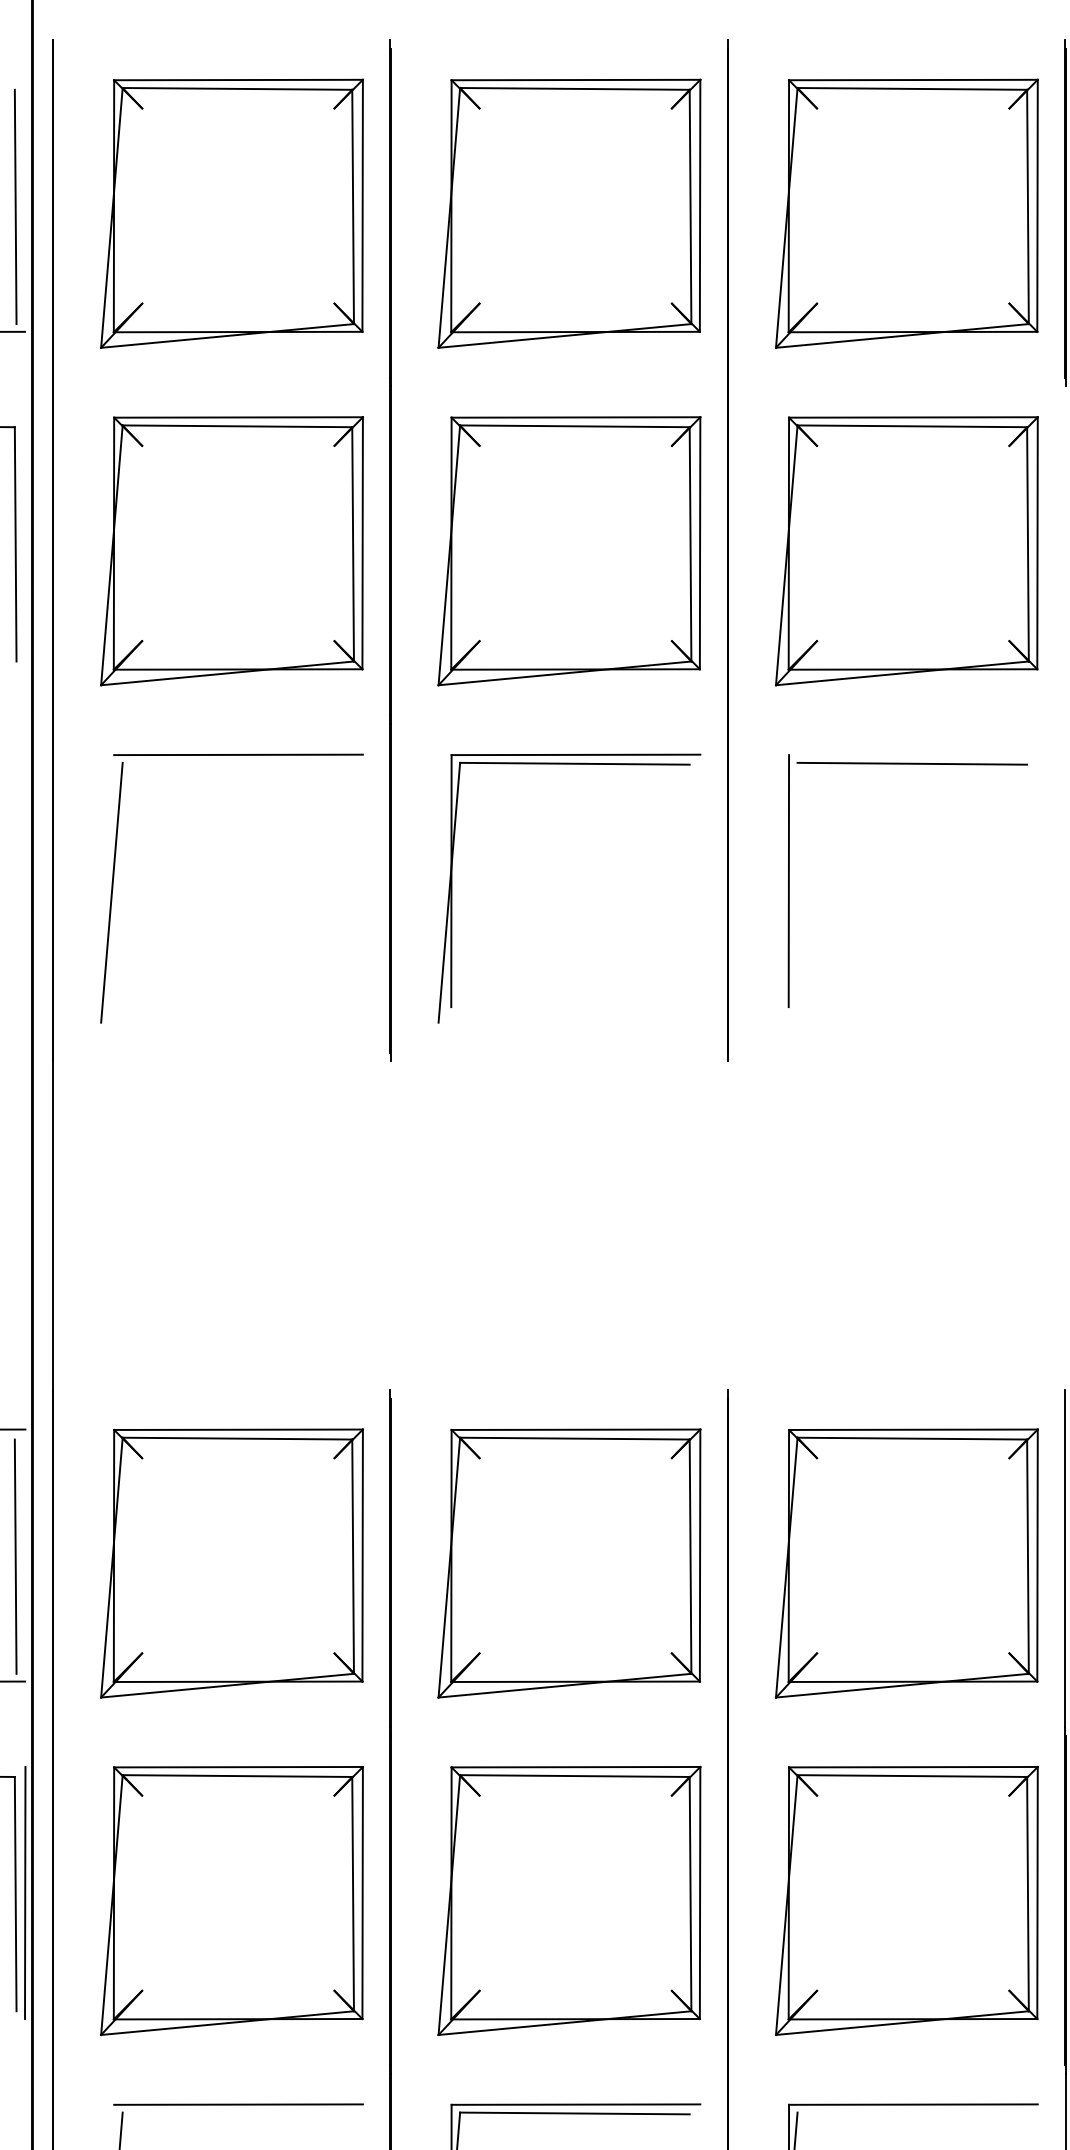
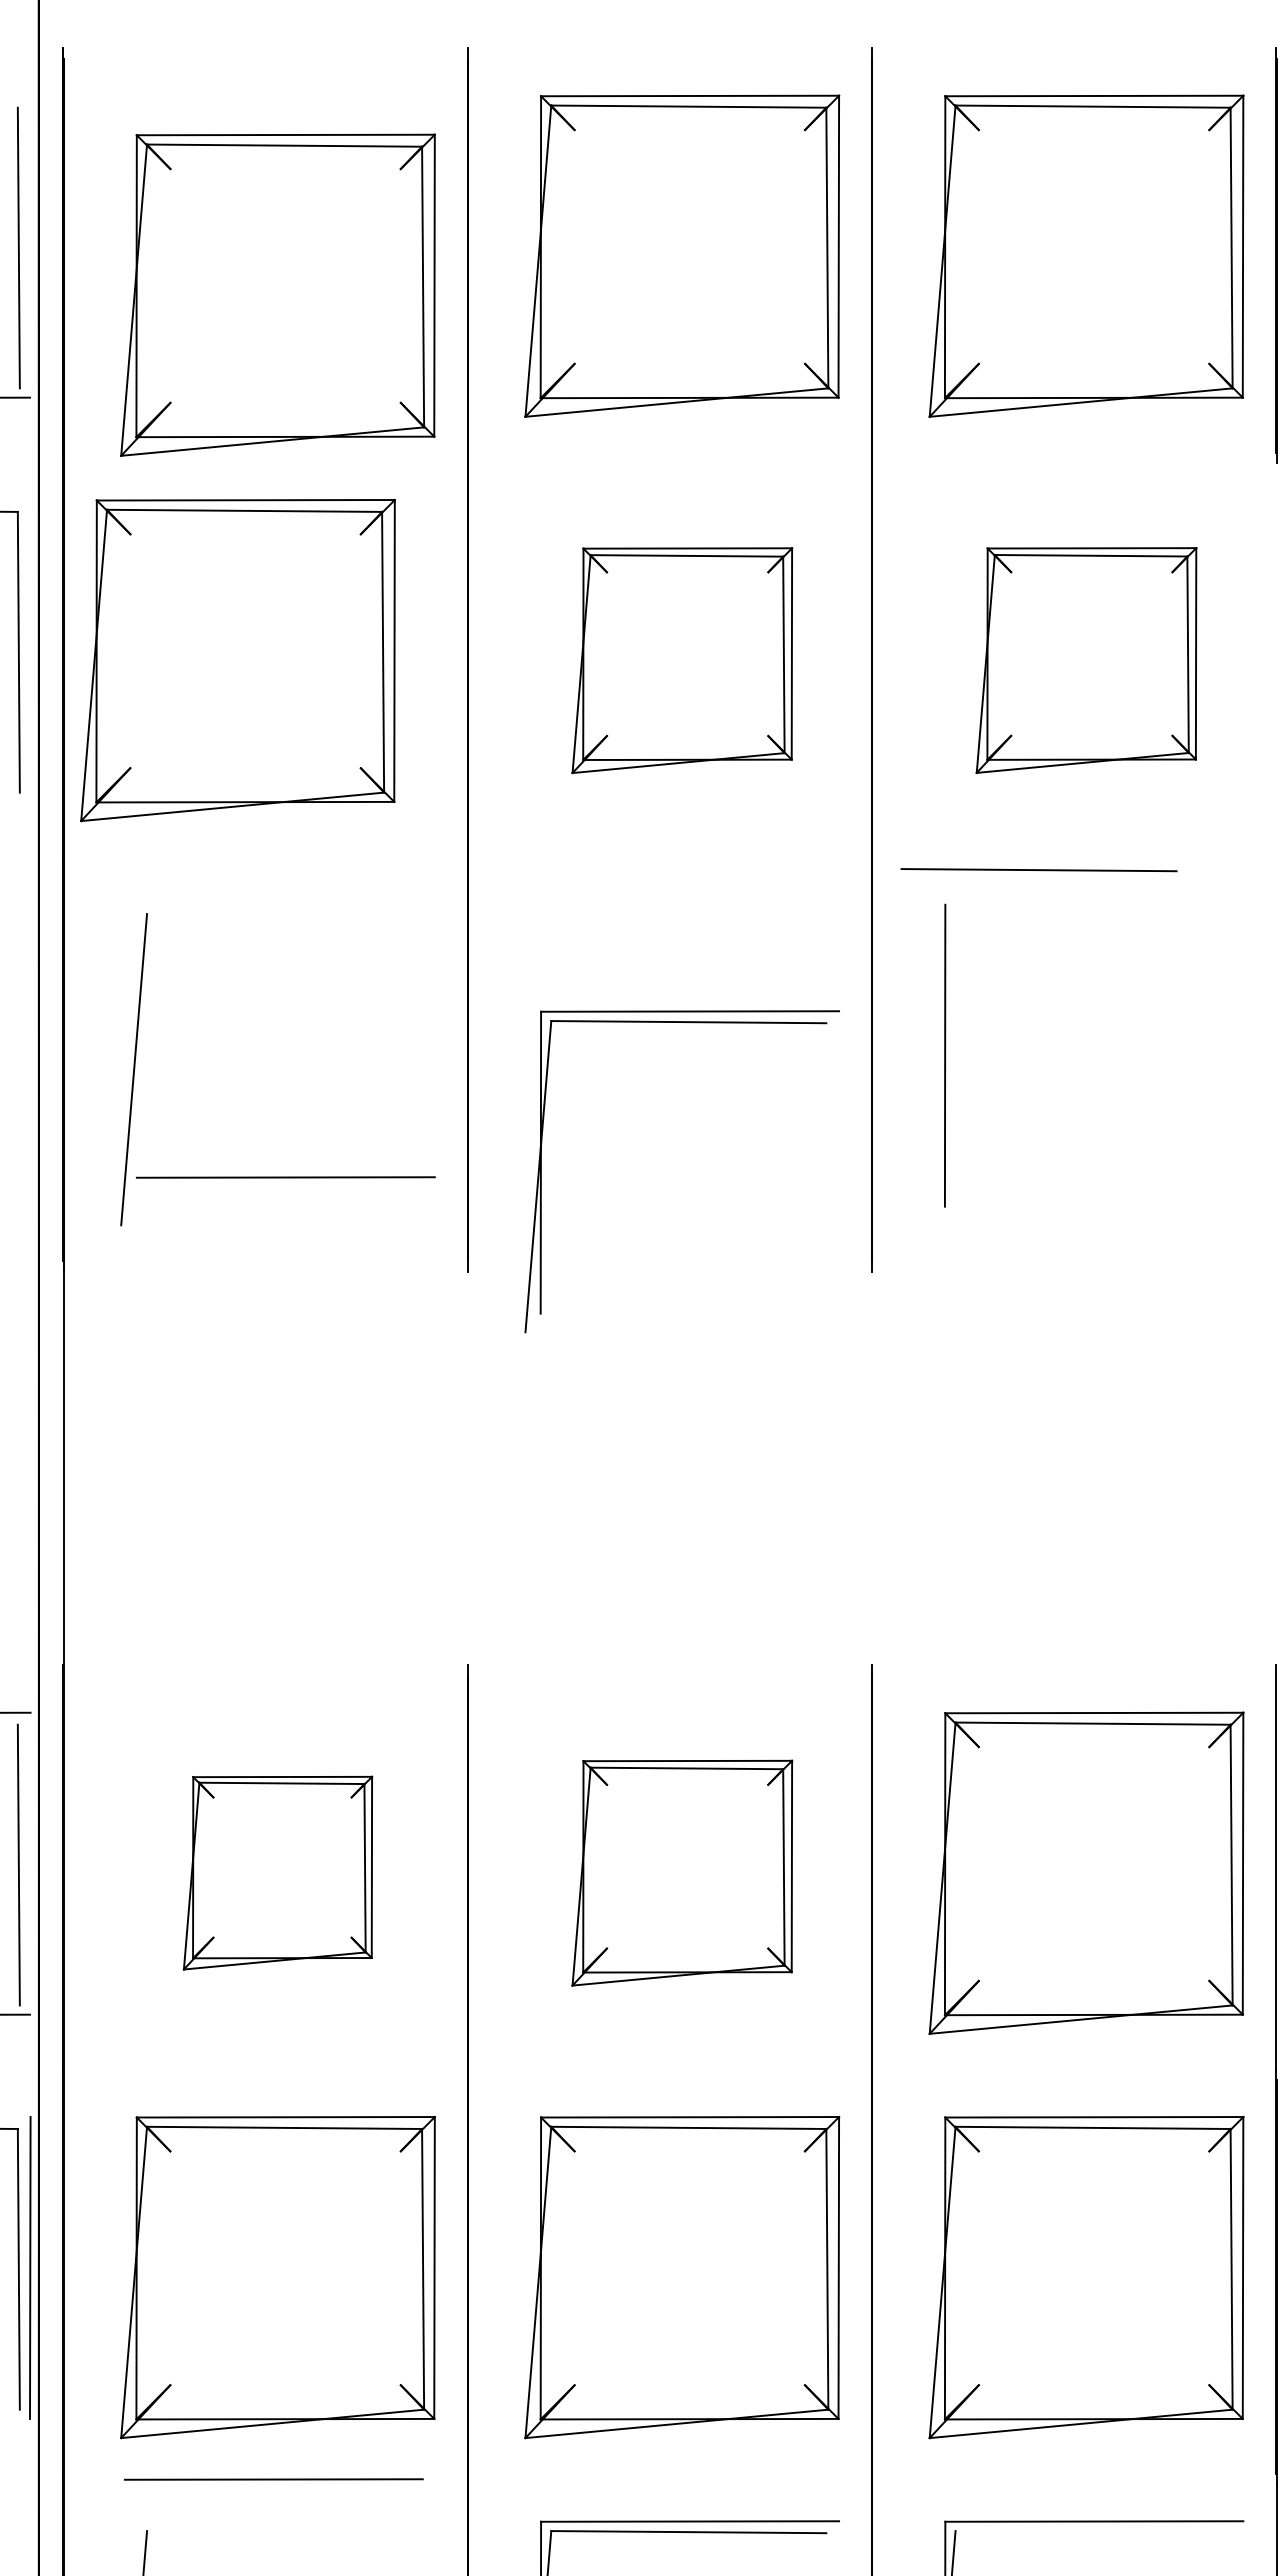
part: (231, 213) -> (277, 294), moved
part: (231, 551) -> (237, 660), moved
part: (569, 551) -> (682, 660), size x0.7
part: (906, 551) -> (1086, 660), size x0.7
line: (238, 754) -> (285, 1177), moved
line: (911, 764) -> (1038, 870), moved
part: (451, 888) -> (541, 1171), moved
part: (231, 1562) -> (277, 1872), size x0.6
part: (569, 1562) -> (682, 1872), size x0.7
line: (238, 2104) -> (273, 2479), moved

